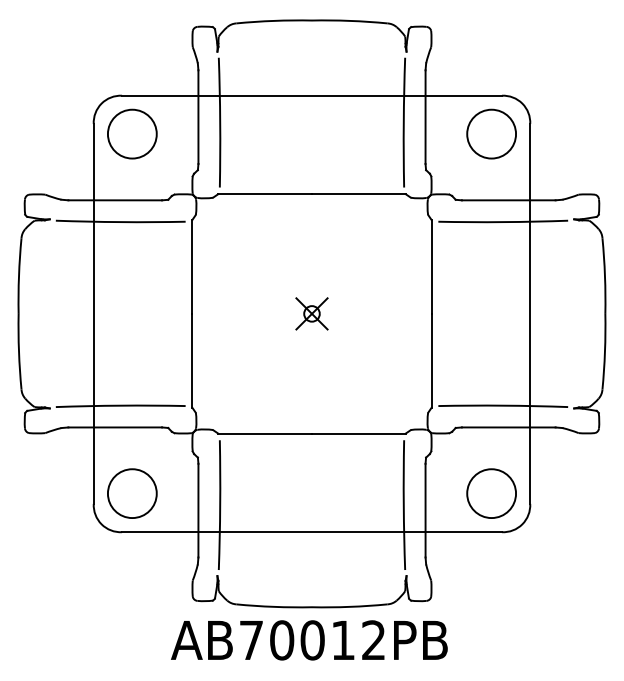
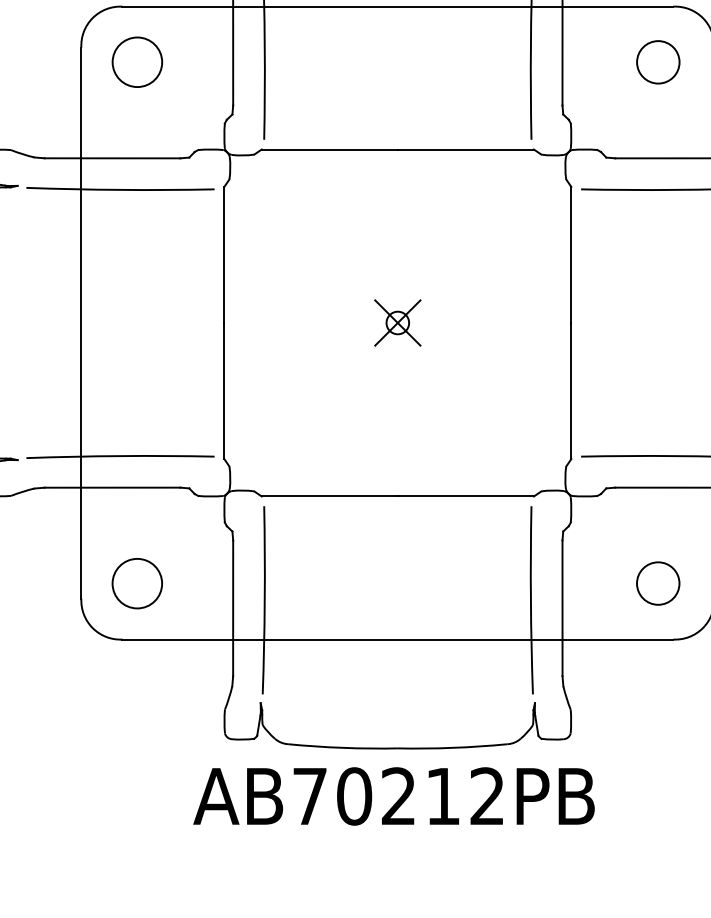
circle: (132, 133) -> (137, 61), size x0.7
circle: (491, 133) -> (658, 61), size x0.6
circle: (131, 493) -> (136, 583), size x0.7
circle: (491, 493) -> (658, 583), size x0.6
text: (312, 640) -> (398, 796), AB70012PB -> AB70212PB

